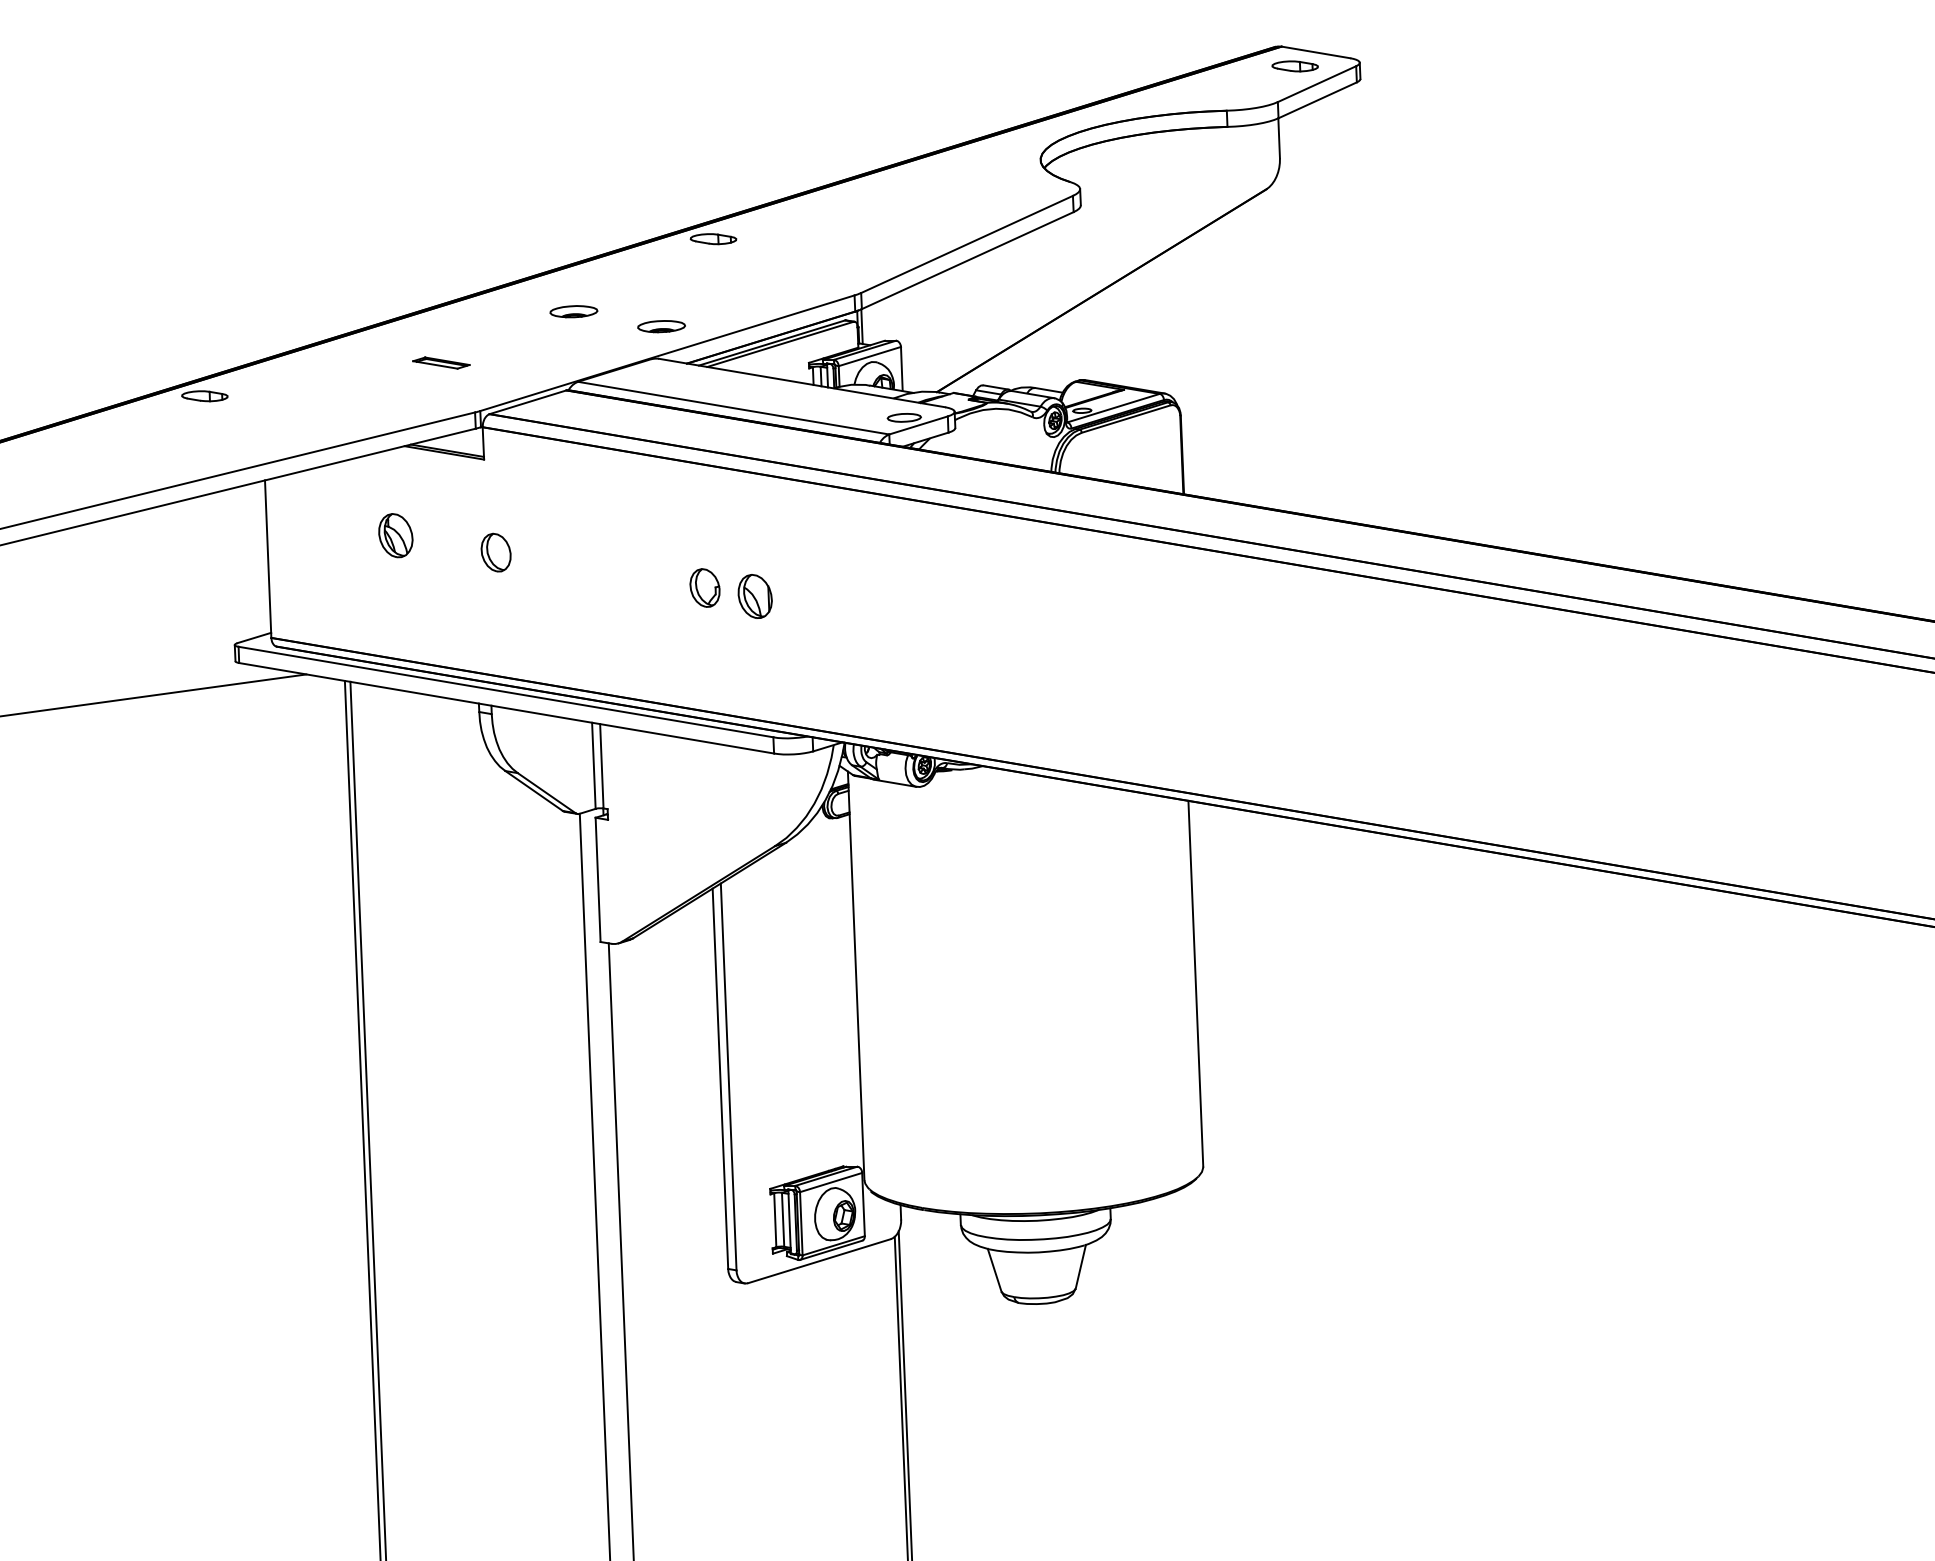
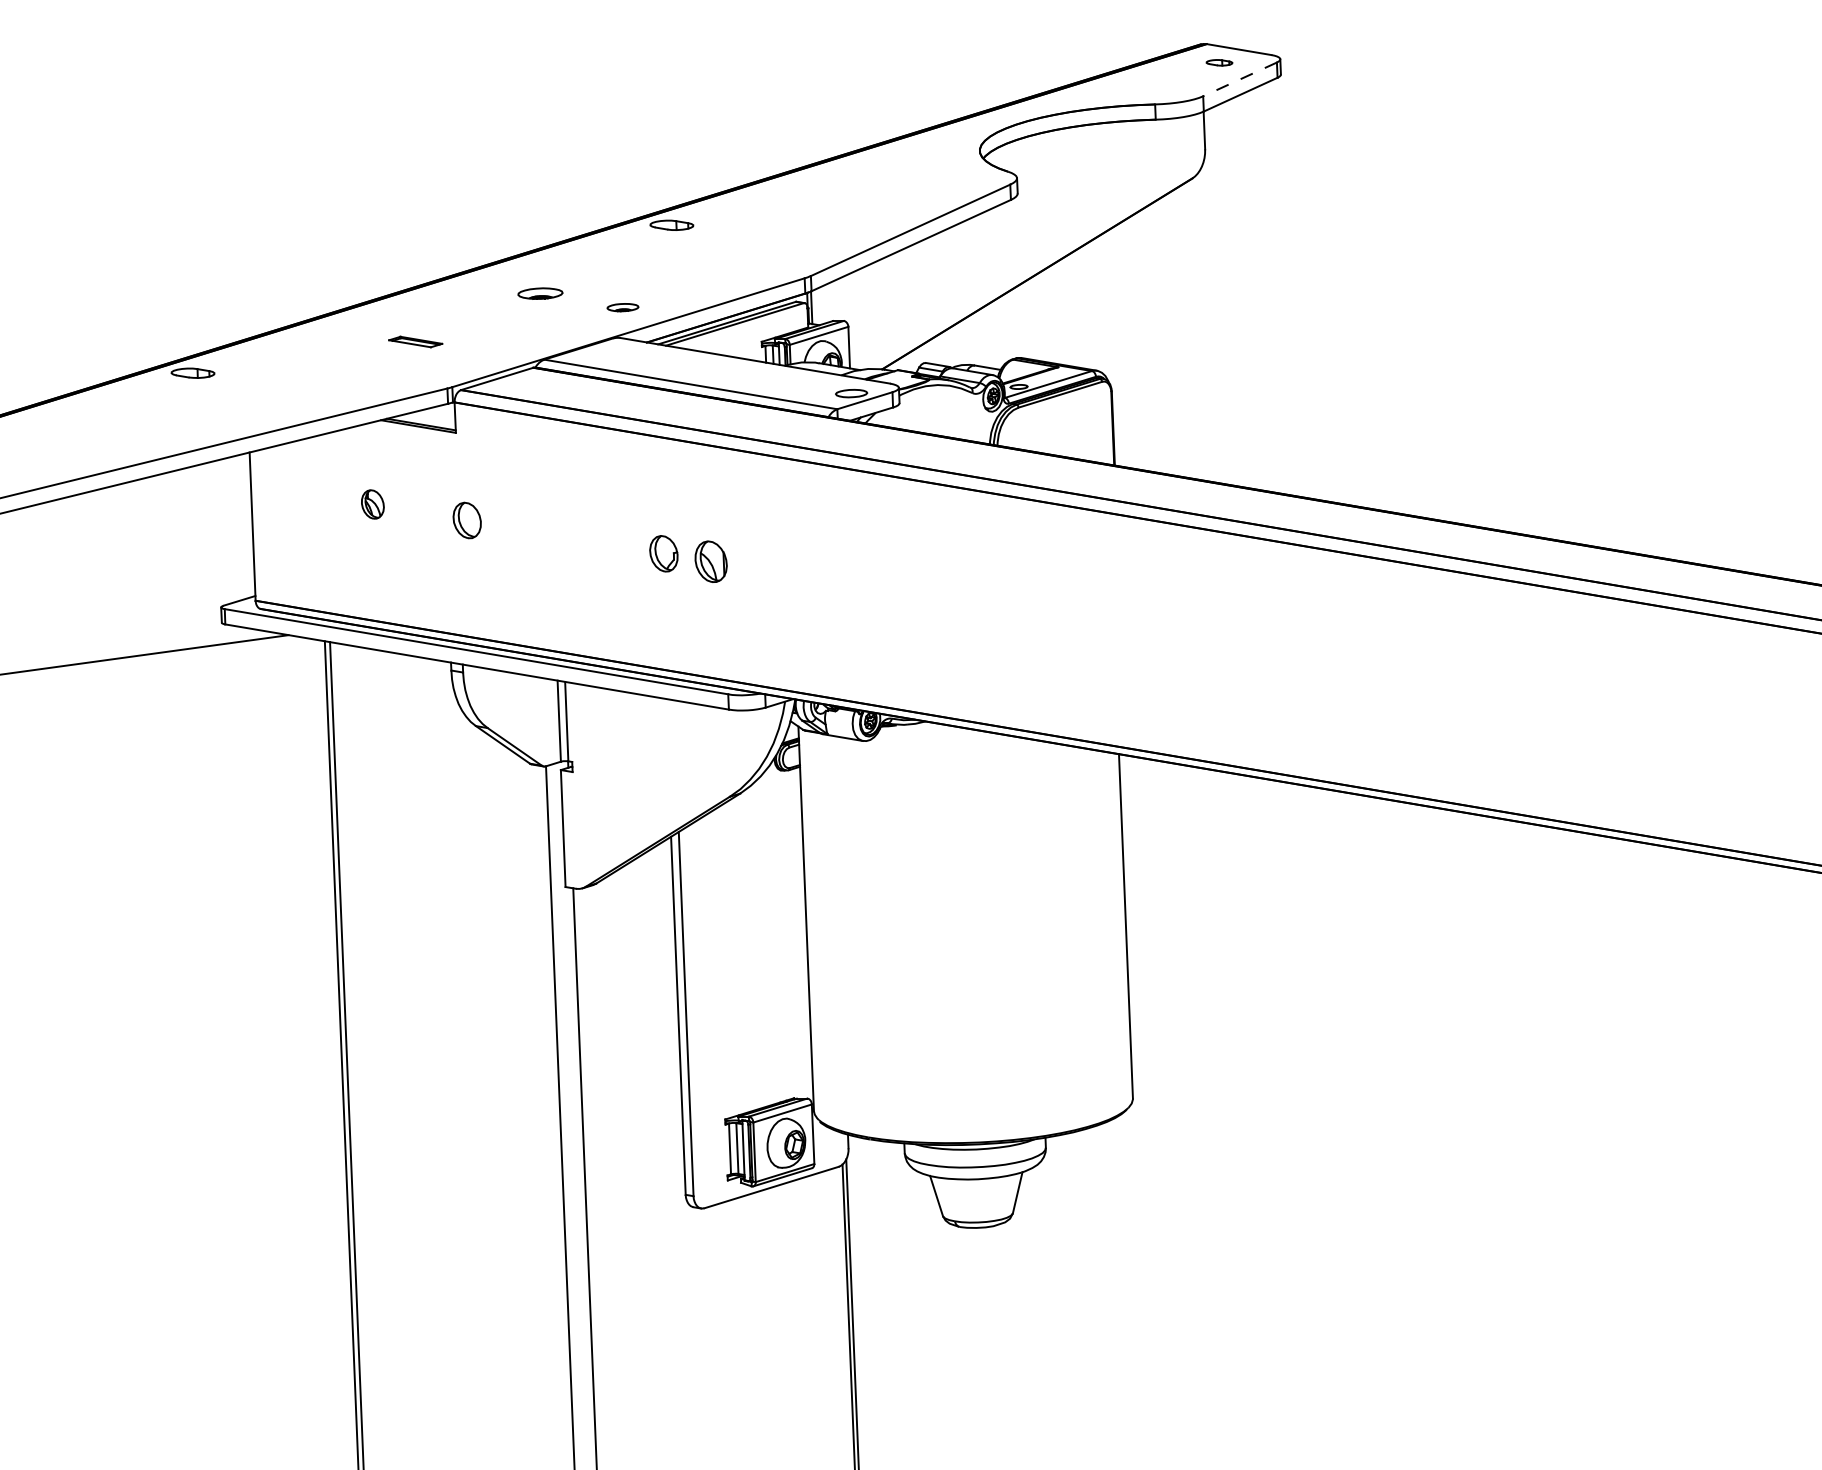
part: (1295, 66) -> (1219, 62), size x0.6
line: (1317, 84) -> (1240, 79), solid -> dashed
part: (661, 326) -> (622, 307), size x0.7
part: (395, 535) -> (372, 504), size x0.7

